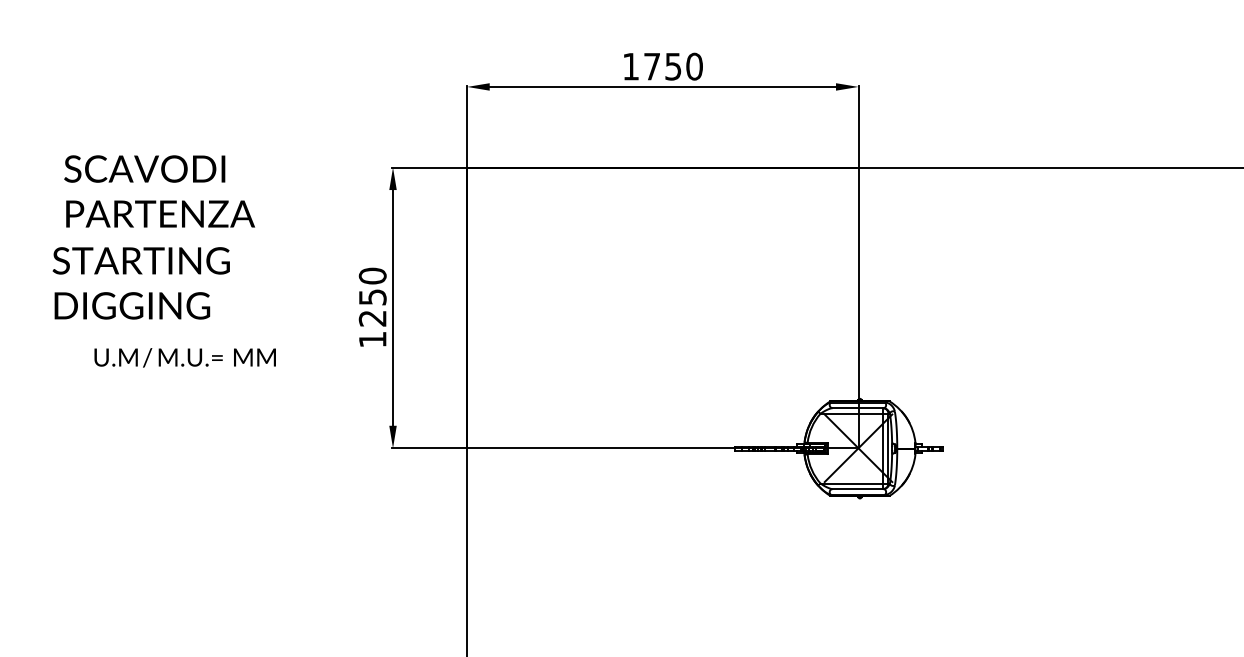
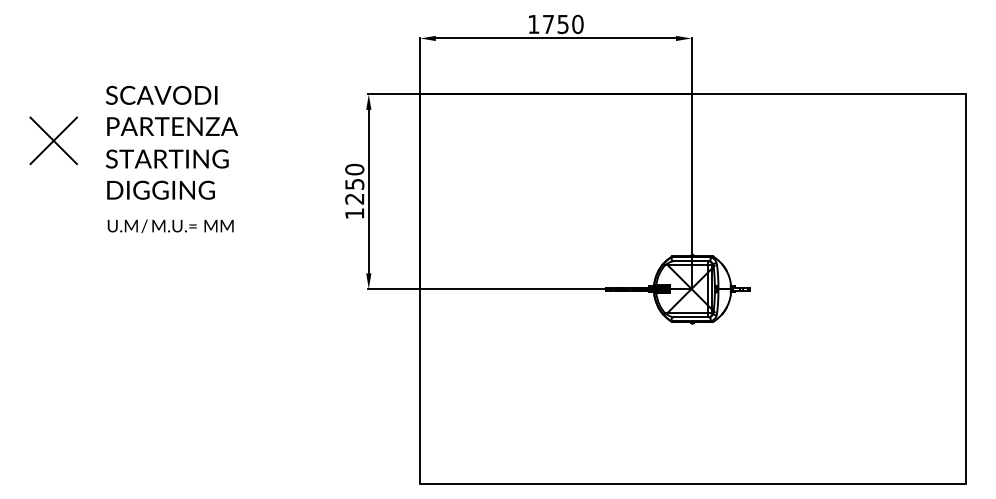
text: (158, 190) -> (171, 110), moved
text: (141, 283) -> (167, 174), moved
text: (184, 356) -> (170, 225), moved

